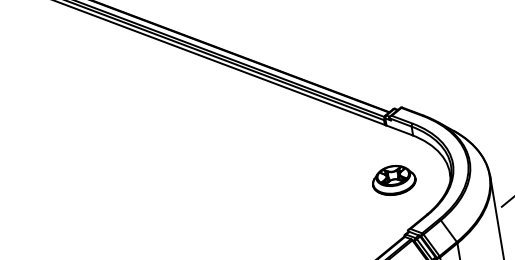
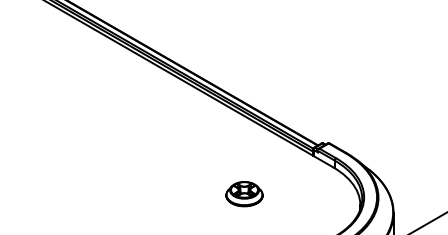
part: (394, 180) -> (244, 194), moved

